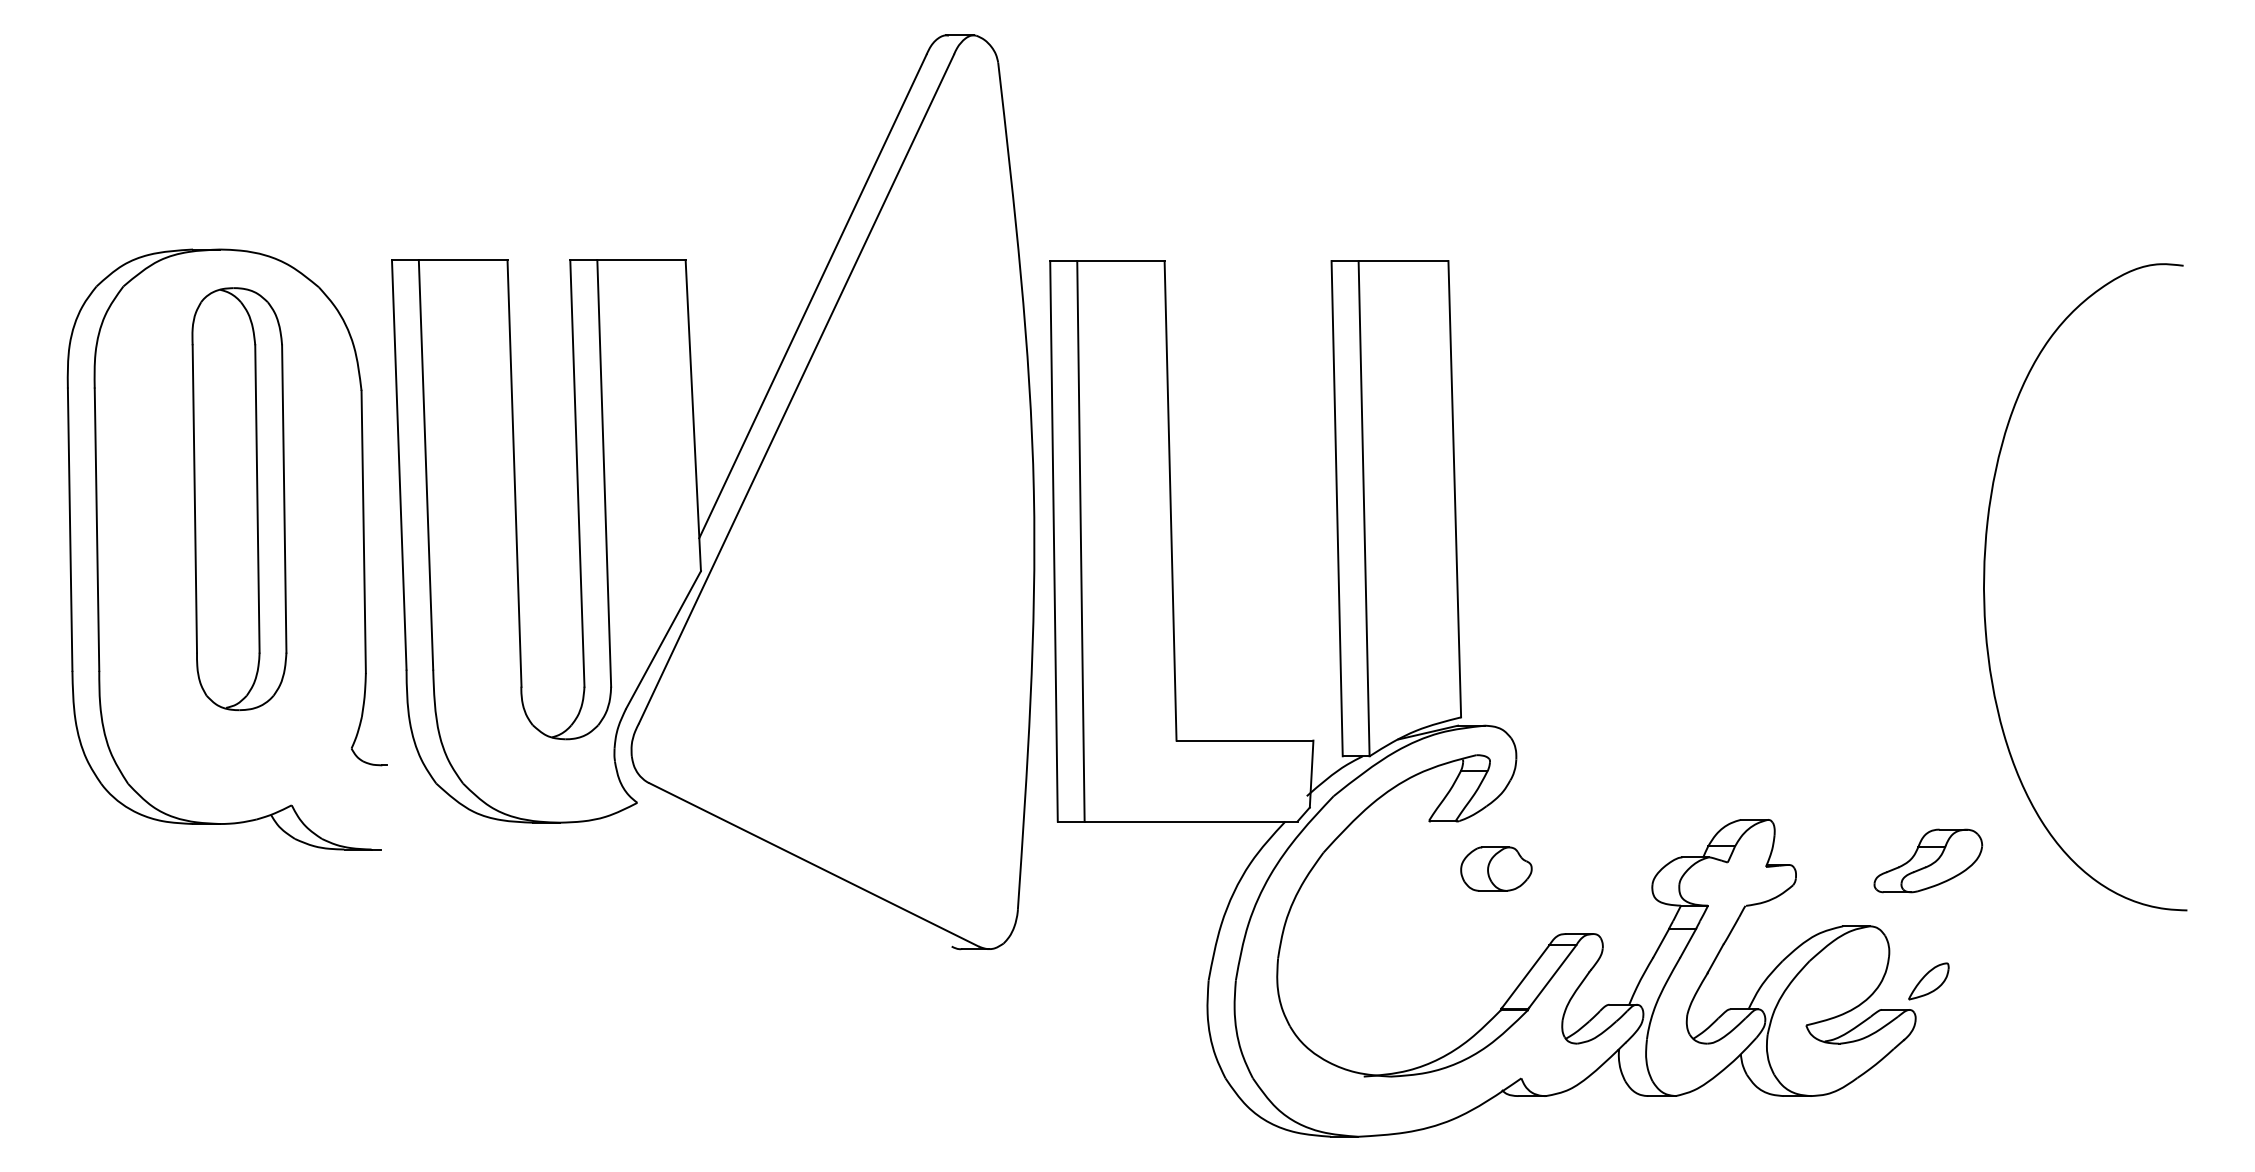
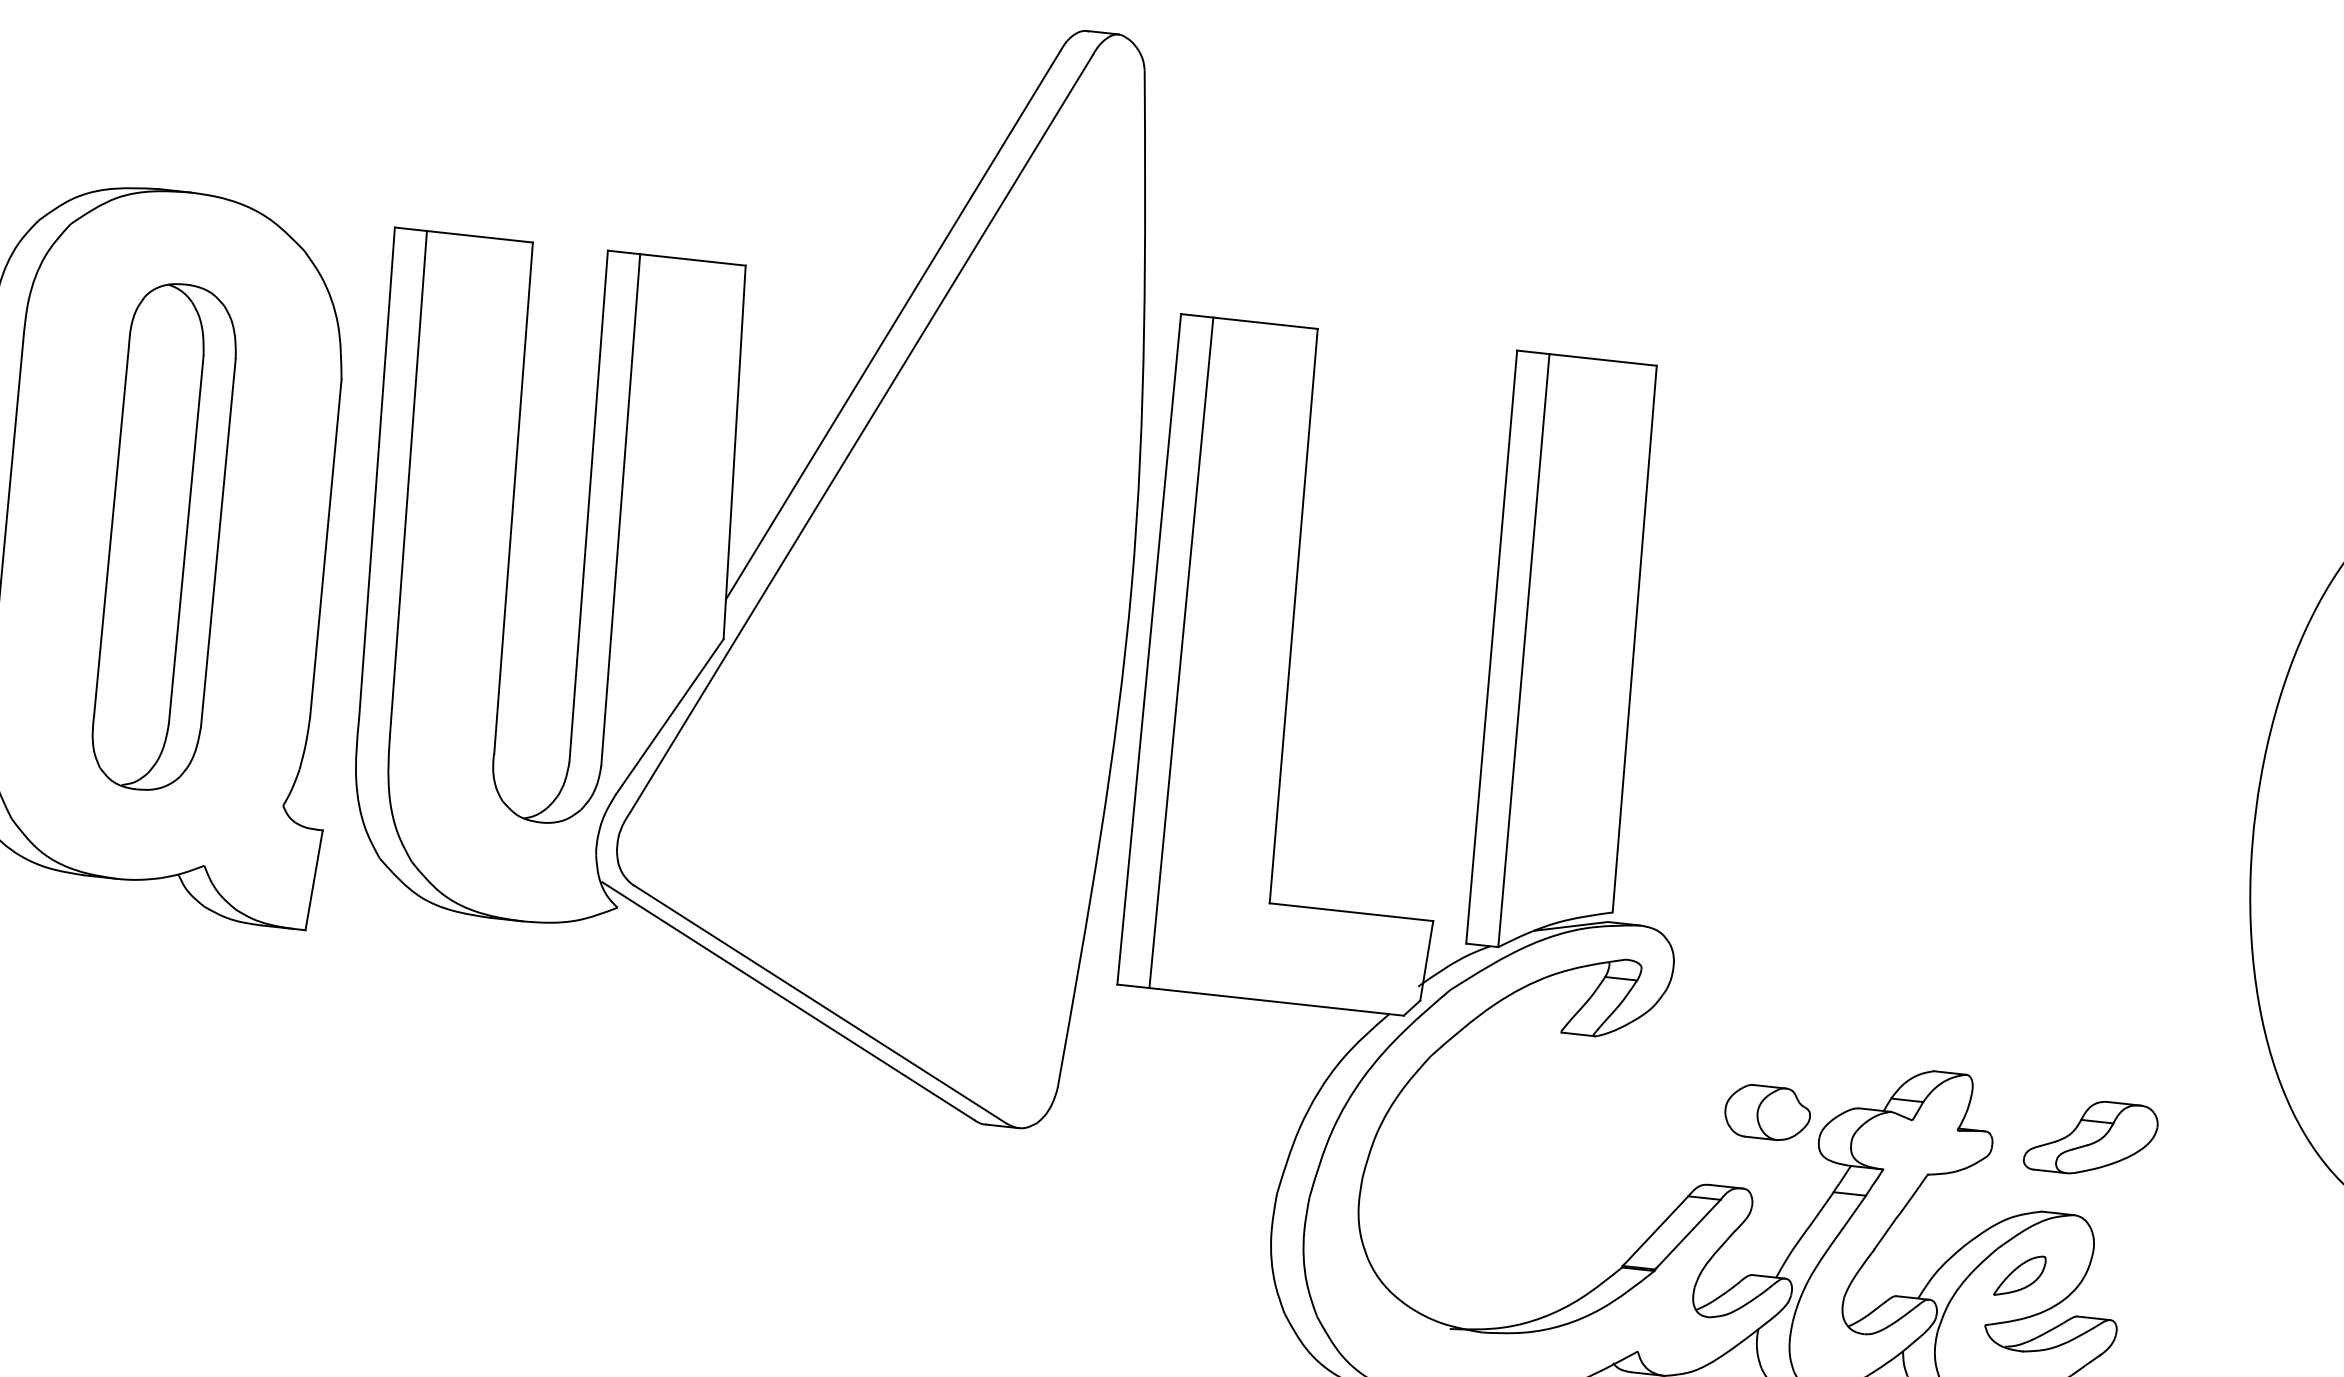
part: (239, 499) -> (164, 537), moved
line: (383, 807) -> (313, 880), added
part: (1928, 860) -> (2091, 1137), moved
line: (786, 864) -> (787, 1000), added
part: (1496, 868) -> (1767, 1112), moved
part: (1928, 981) -> (2019, 1275), moved

